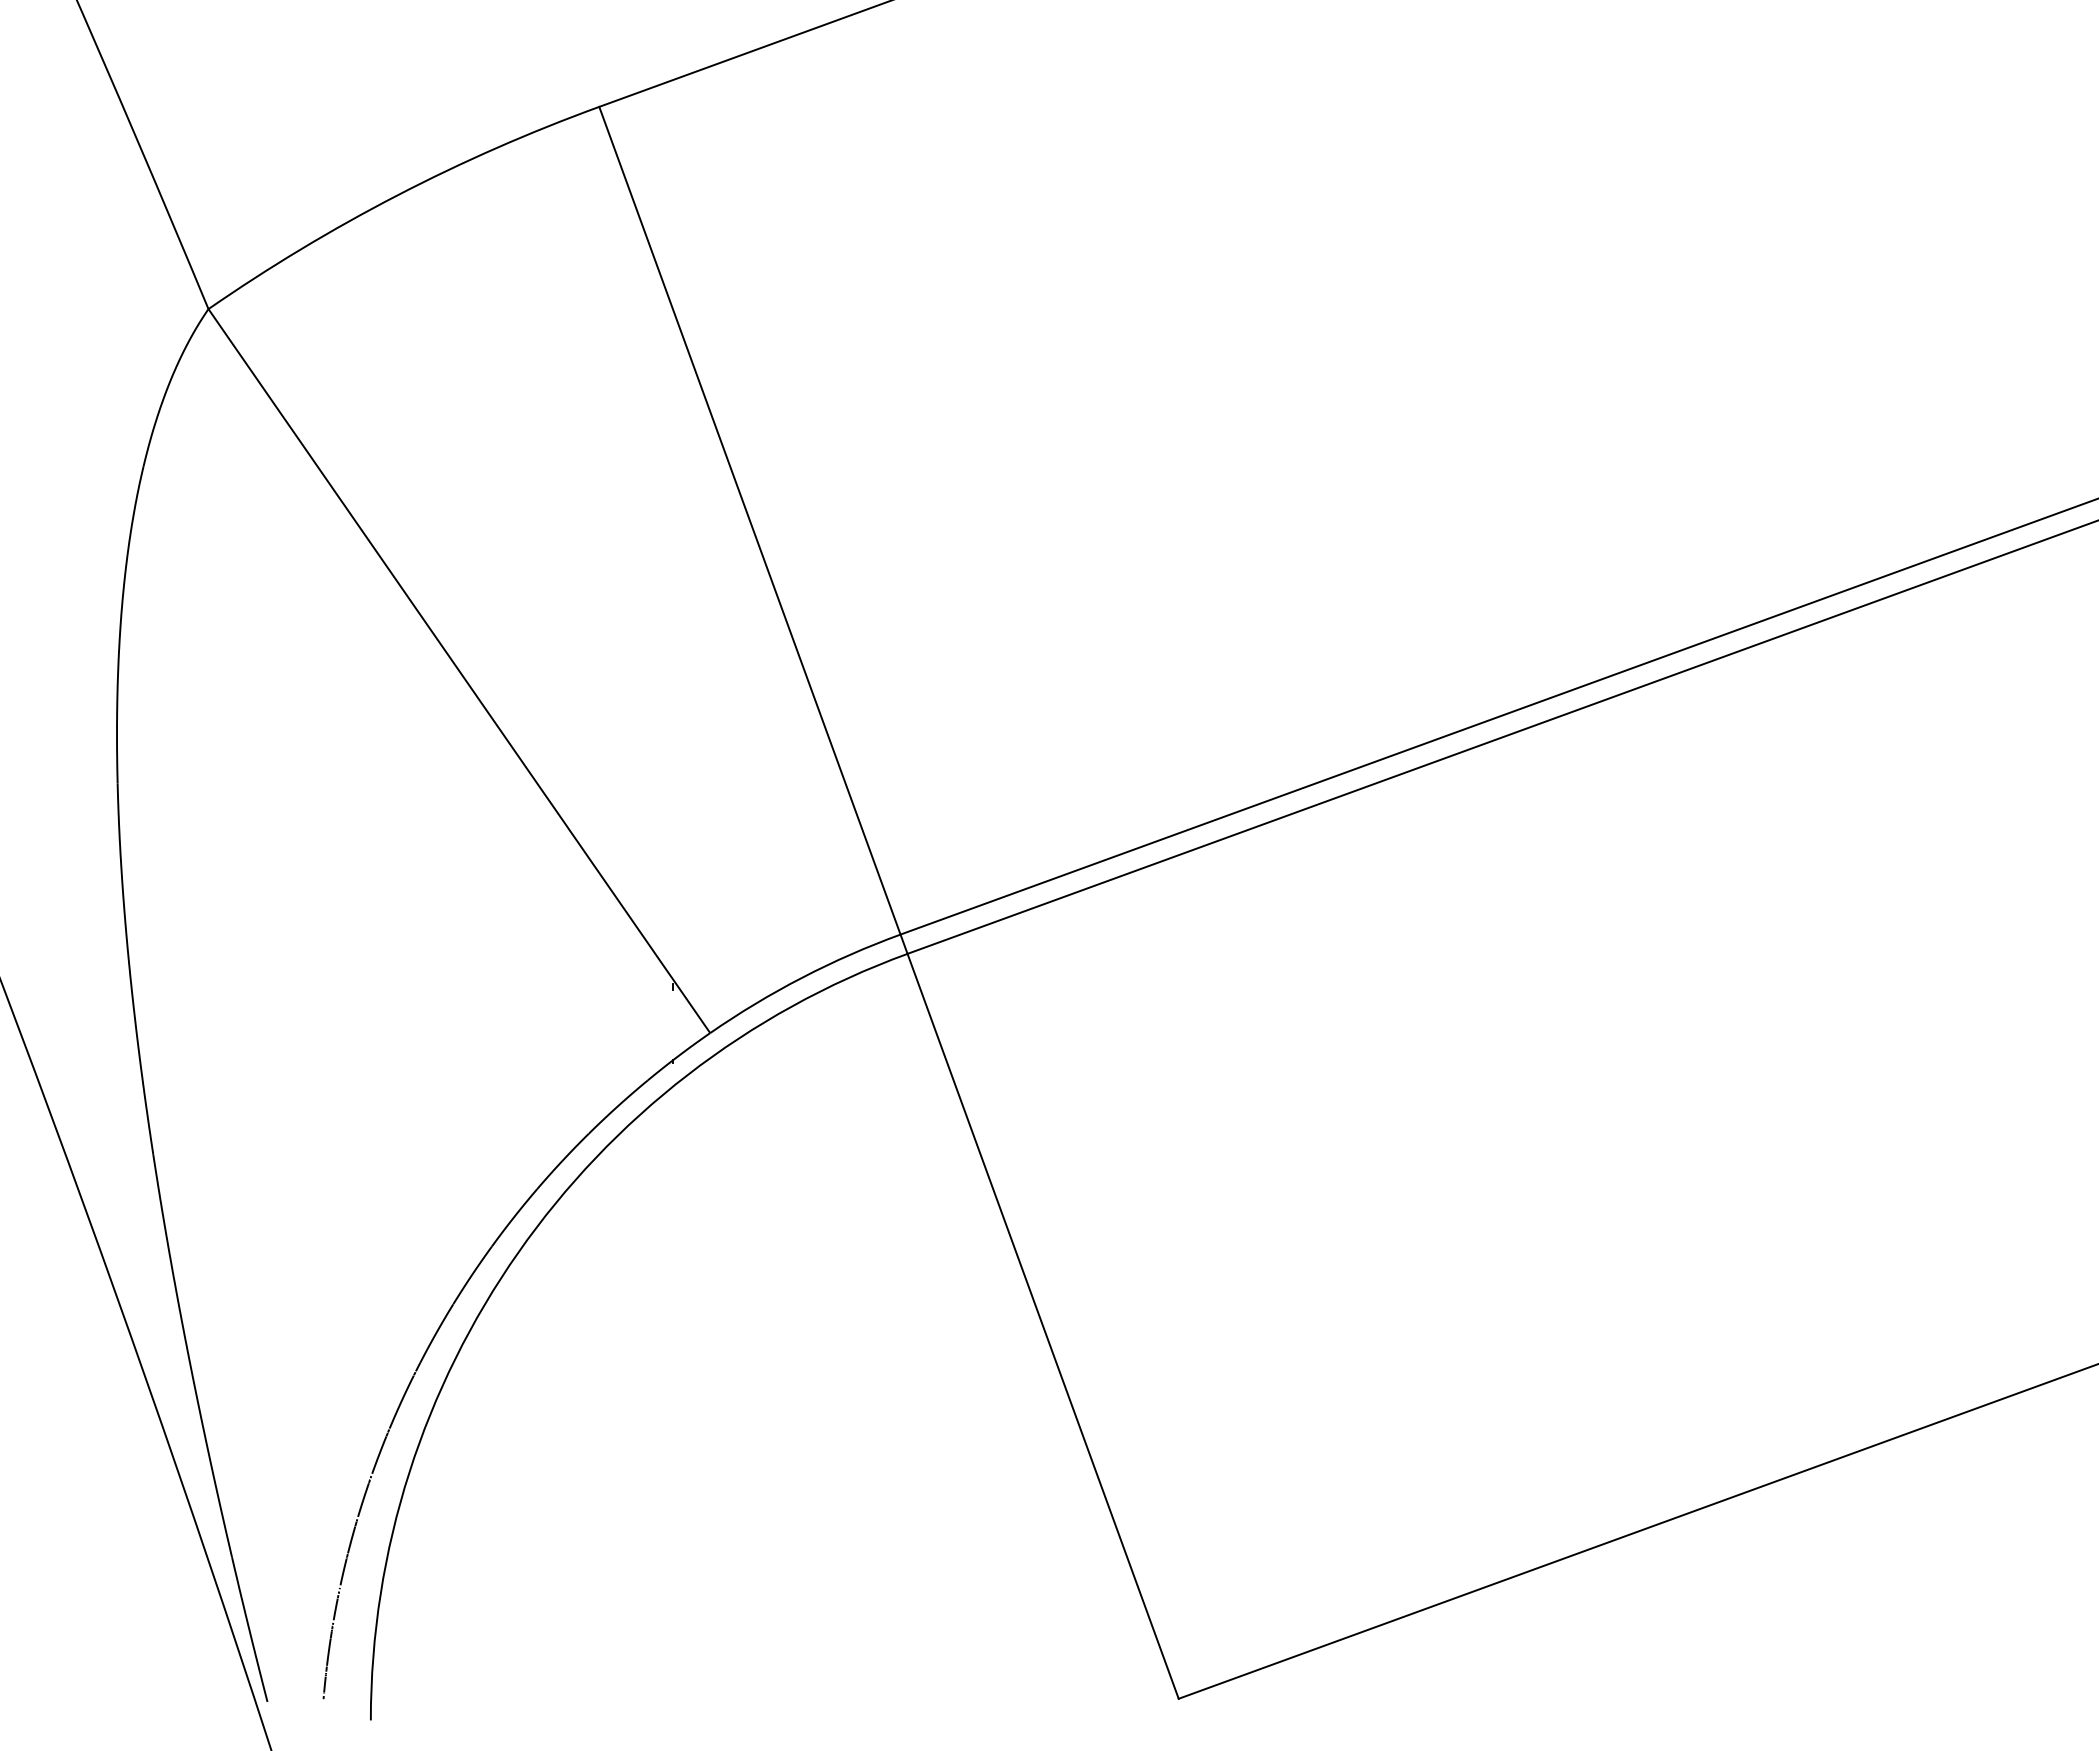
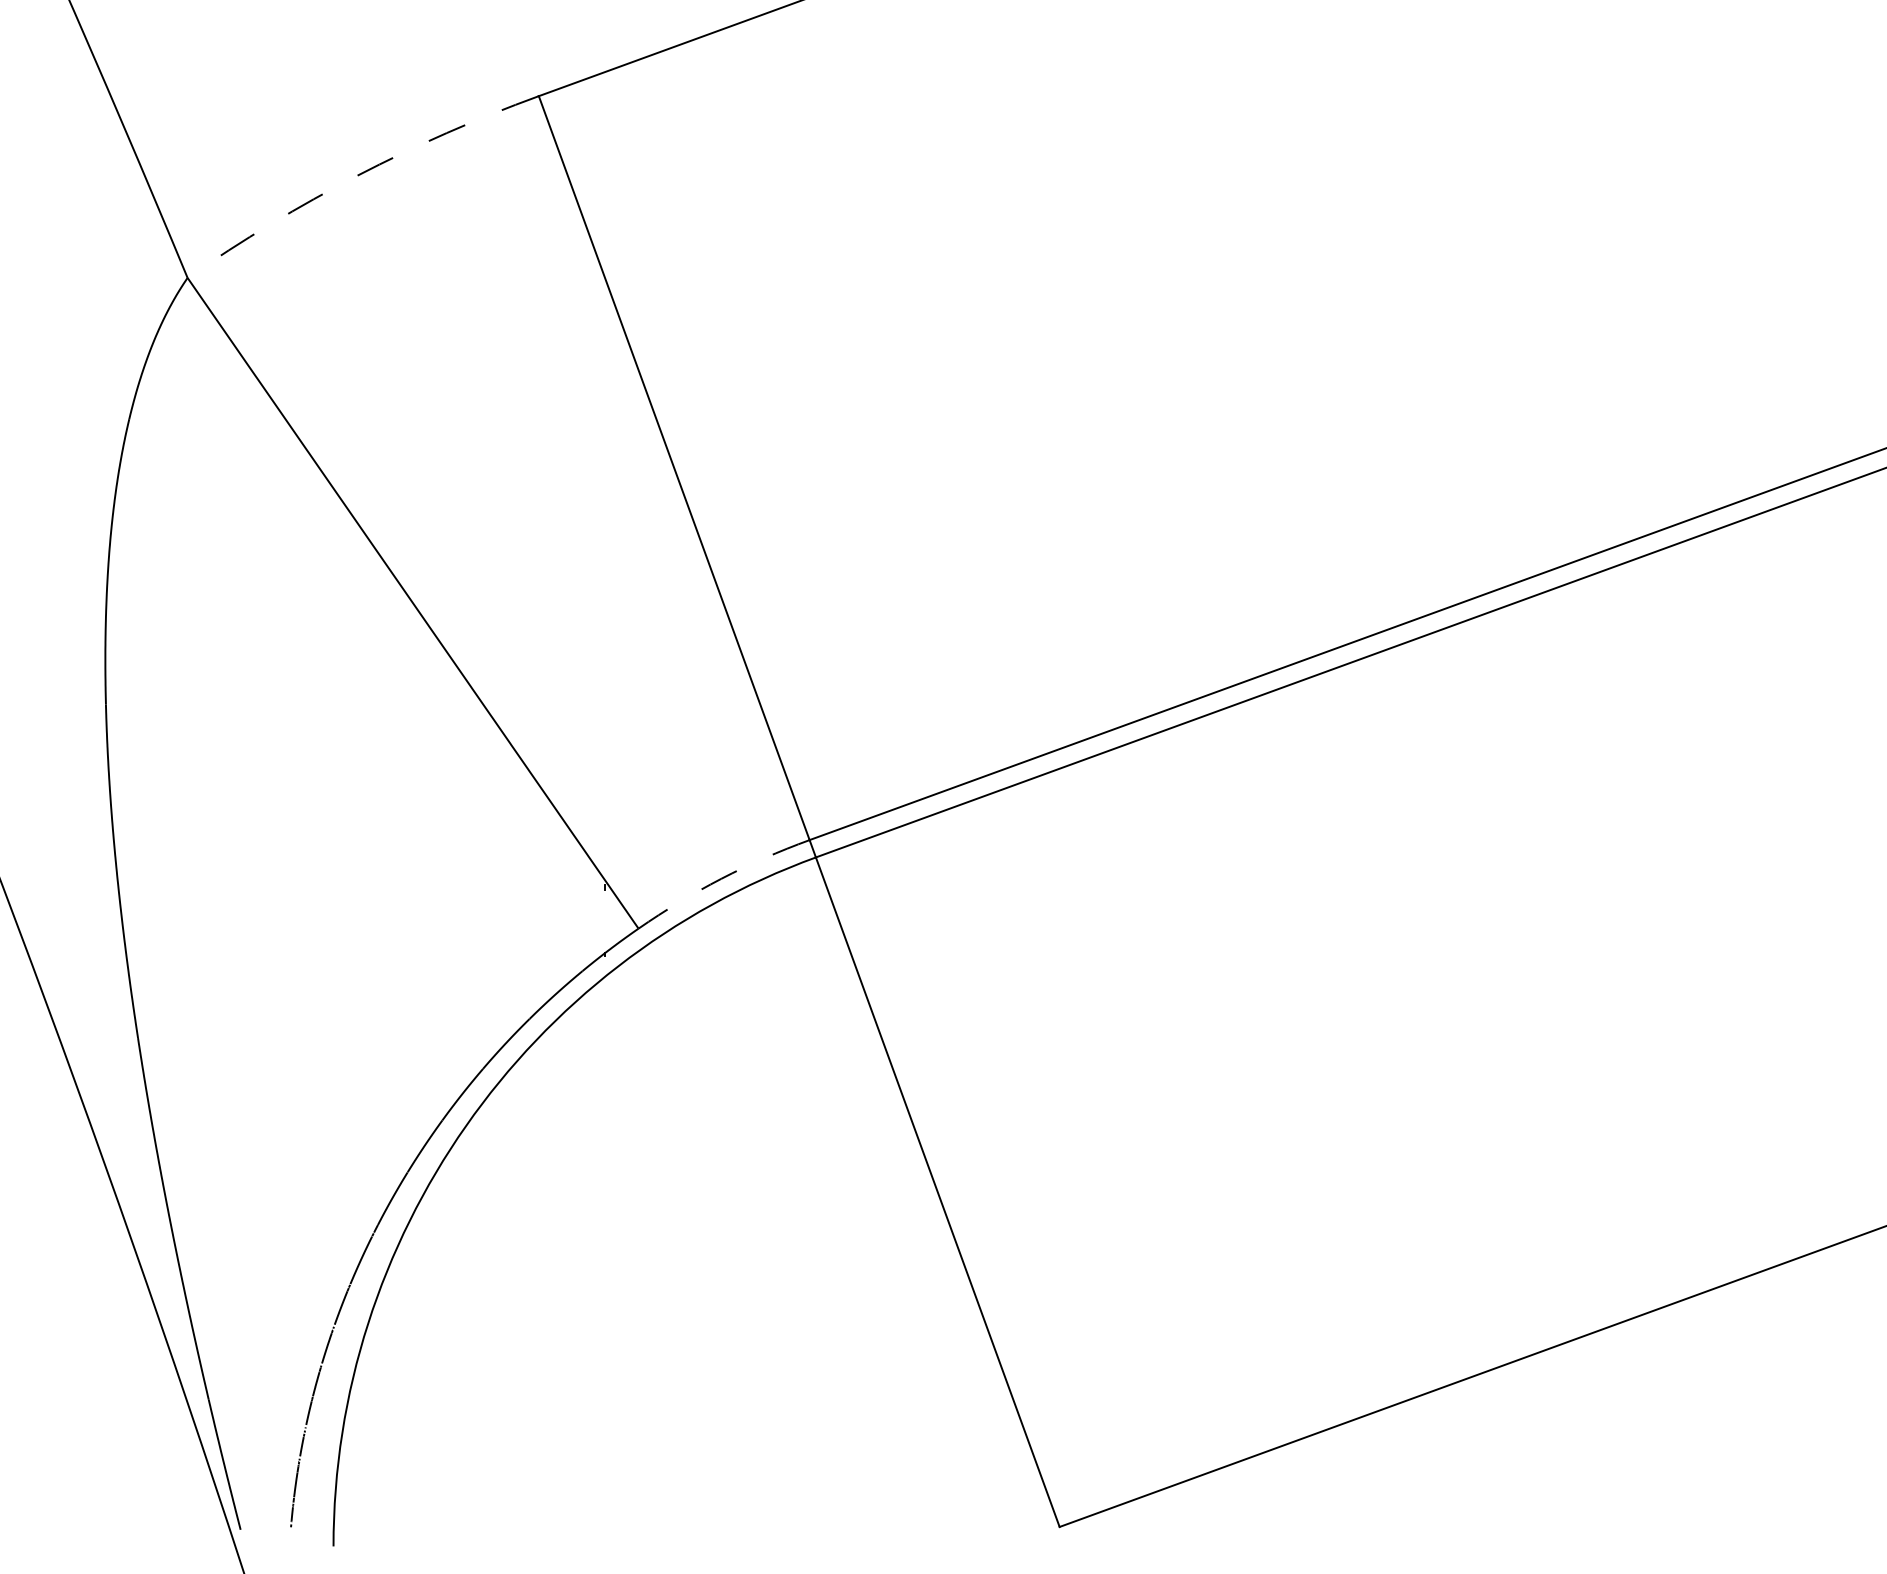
arc: (397, 195) -> (357, 175), solid -> dashed
arc: (802, 977) -> (721, 878), solid -> dashed

